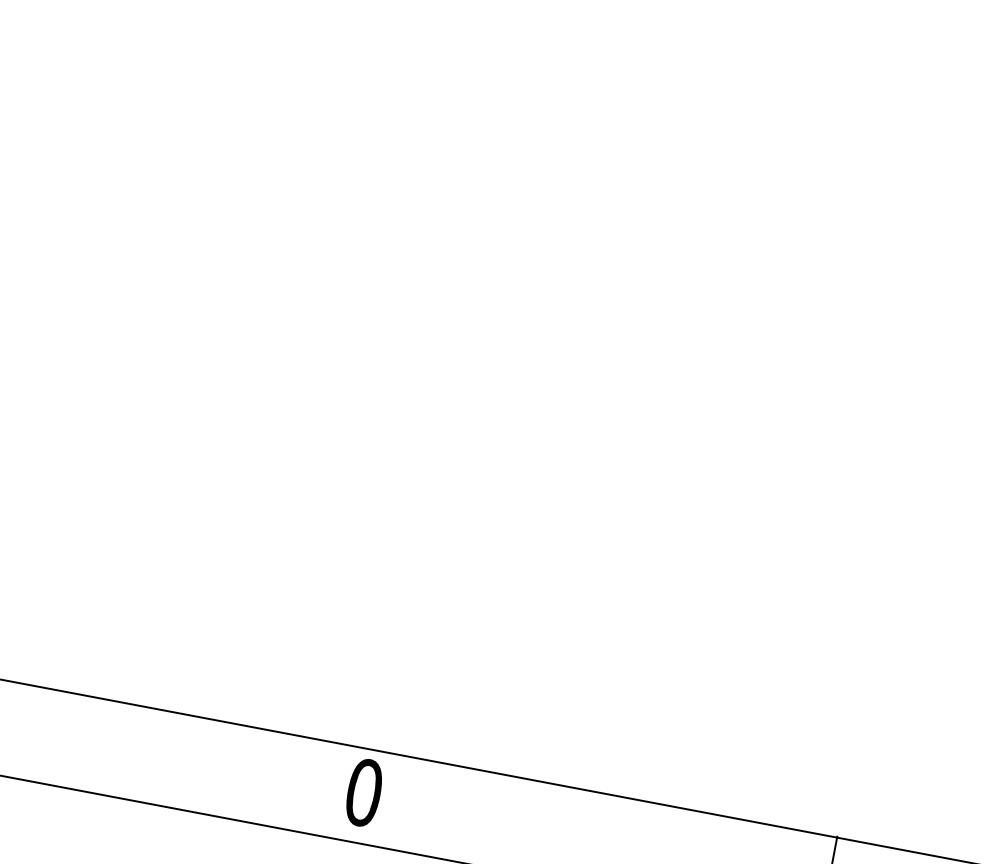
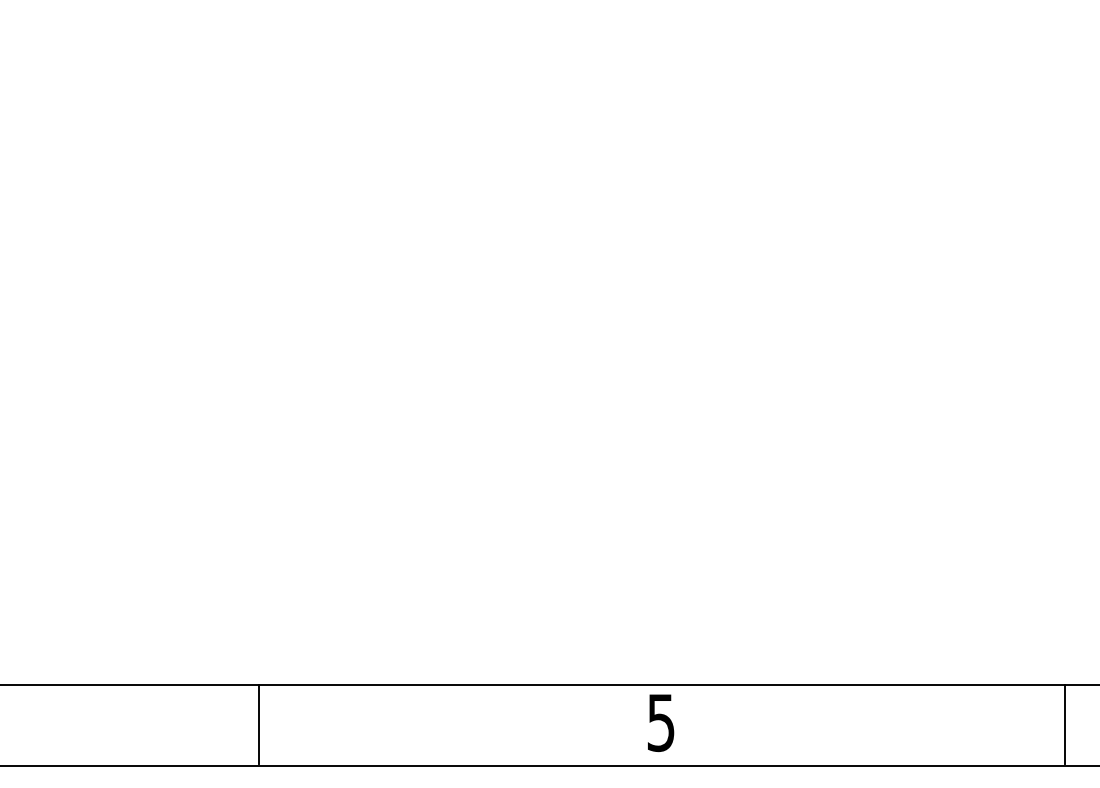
text: (364, 792) -> (661, 722), 0 -> 5

